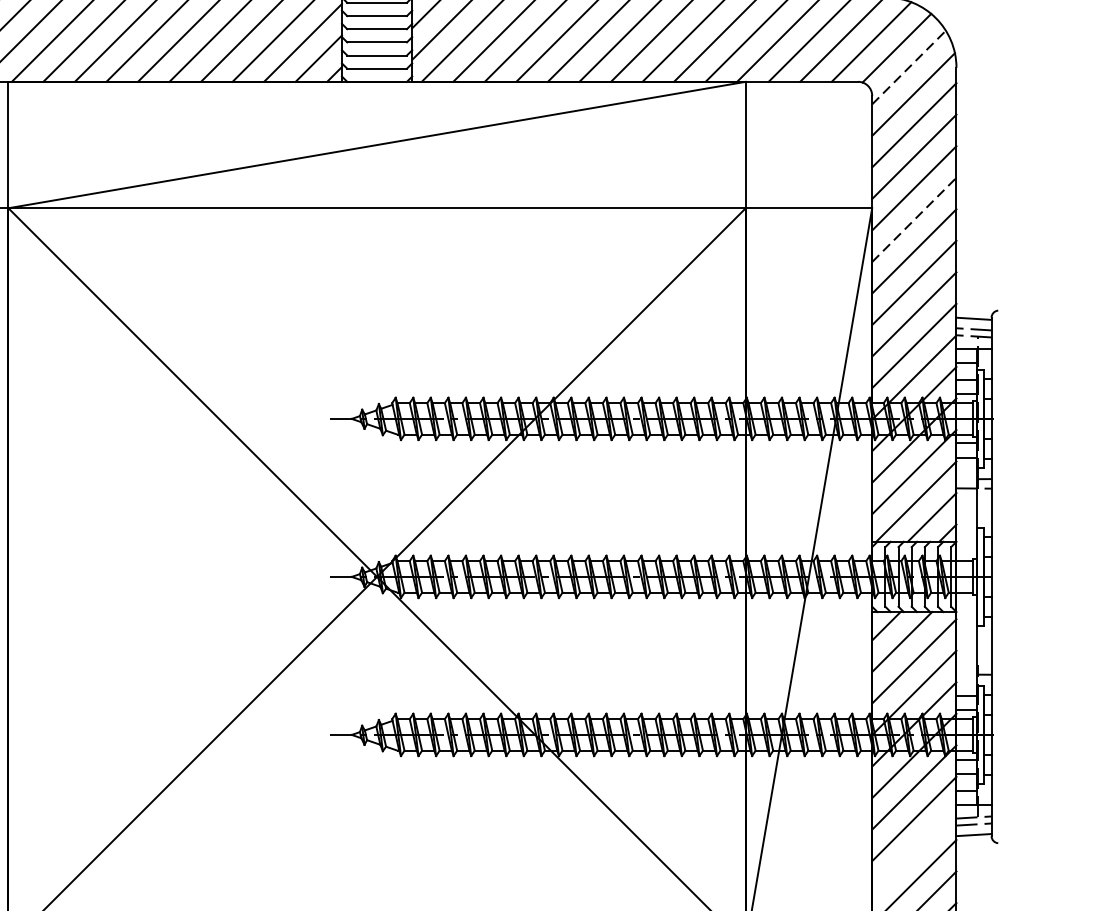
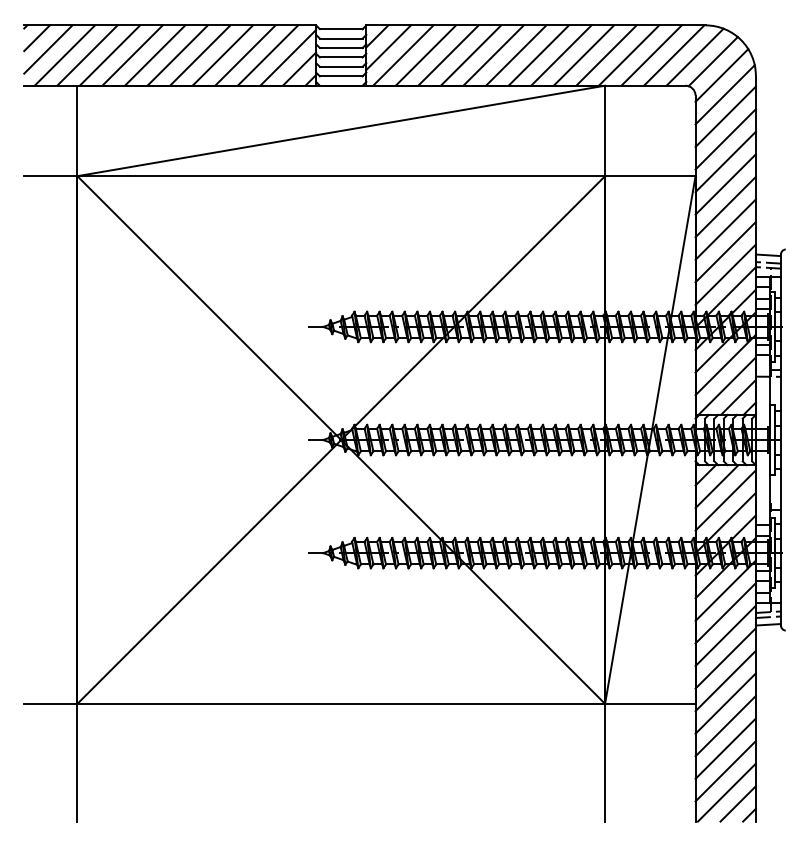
line: (909, 67) -> (722, 75), dashed -> solid
line: (914, 219) -> (725, 184), dashed -> solid
line: (914, 850) -> (725, 635), added

